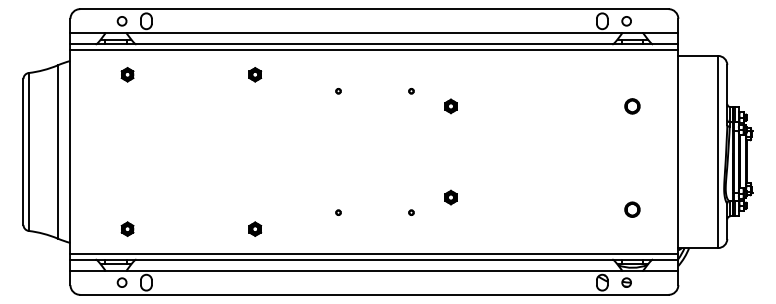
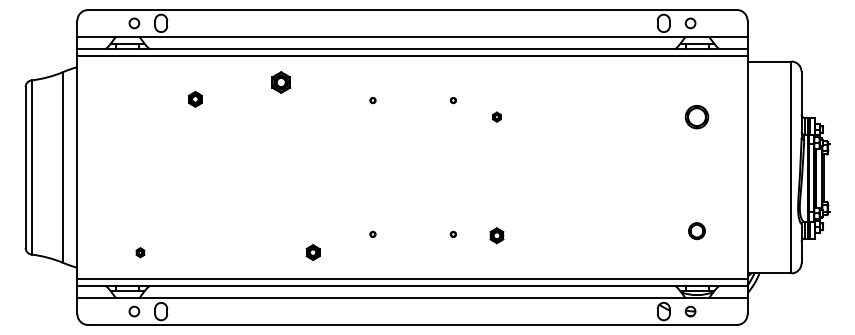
part: (127, 73) -> (195, 98), moved
part: (254, 73) -> (280, 81), size x1.4
part: (450, 105) -> (496, 116), size x0.6
part: (632, 106) -> (696, 117), size x1.4
part: (450, 197) -> (496, 235), moved
part: (127, 229) -> (140, 252), size x0.6
part: (254, 229) -> (312, 252), moved

